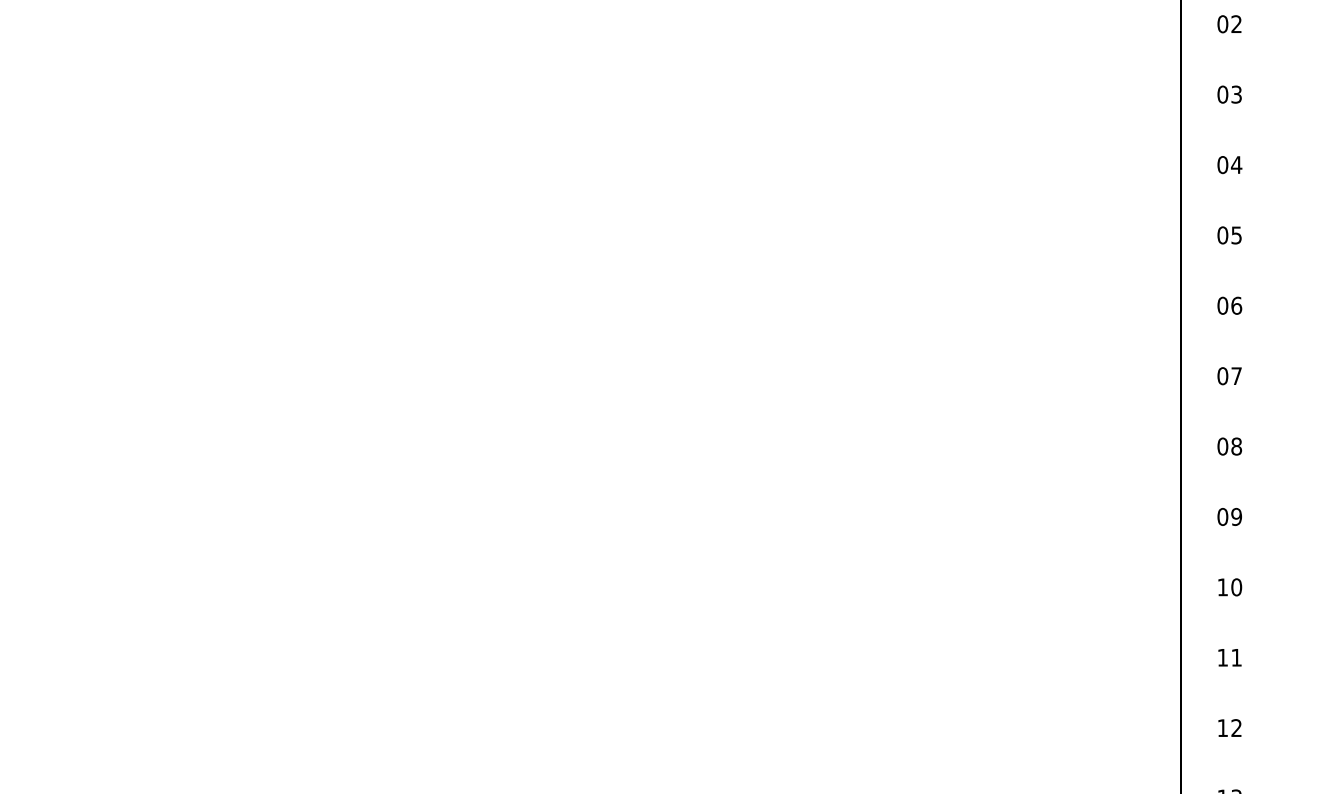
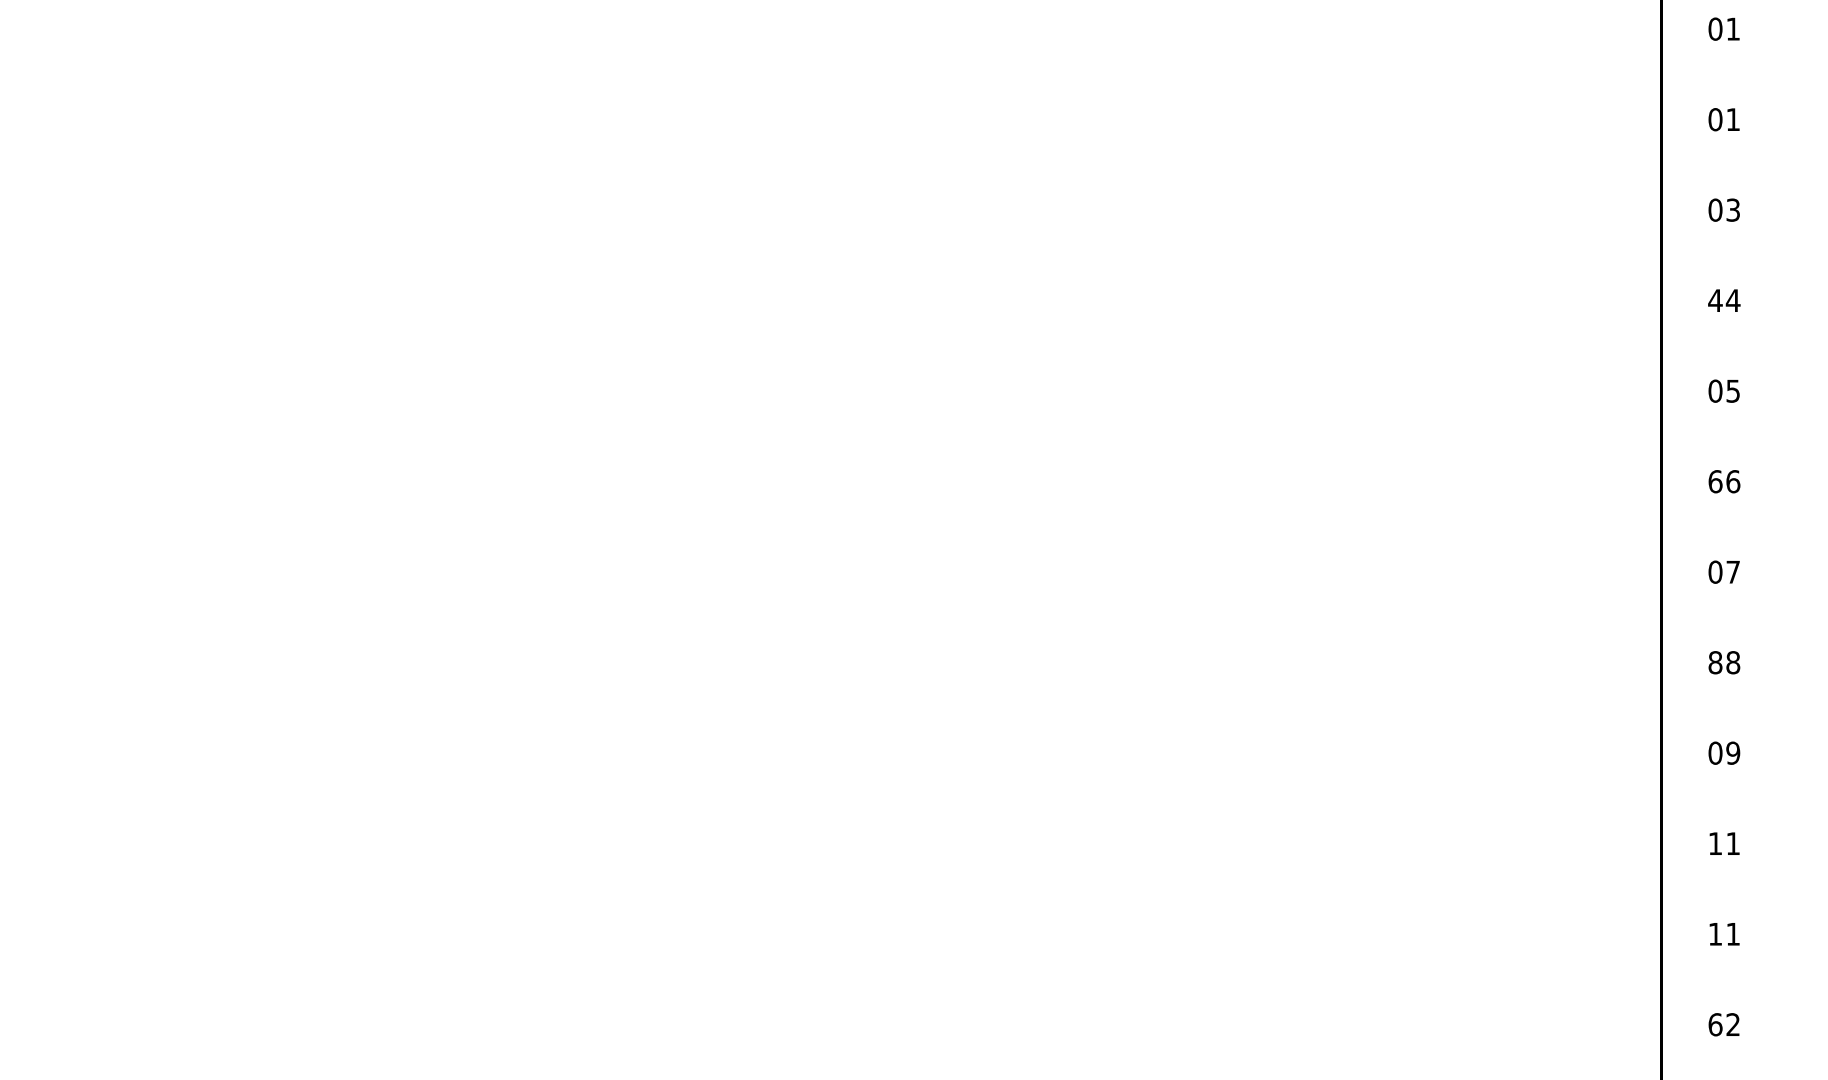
text: (1236, 24) -> (1732, 119), 02 -> 01
text: (1222, 164) -> (1715, 300), 04 -> 44
text: (1222, 305) -> (1715, 481), 06 -> 66
text: (1222, 446) -> (1715, 662), 08 -> 88
text: (1236, 587) -> (1733, 843), 10 -> 11
text: (1222, 727) -> (1715, 1024), 12 -> 62

